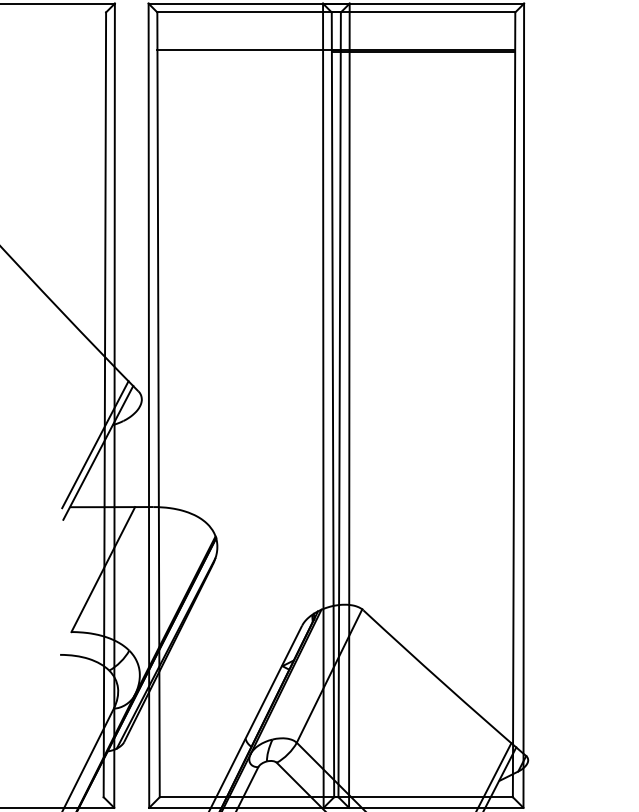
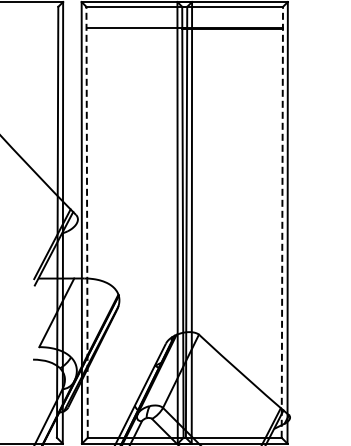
line: (159, 403) -> (87, 221), solid -> dashed
line: (514, 403) -> (282, 221), solid -> dashed

